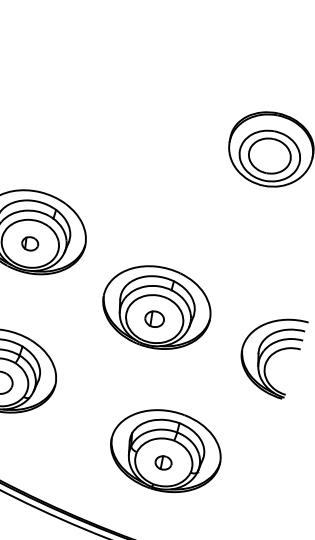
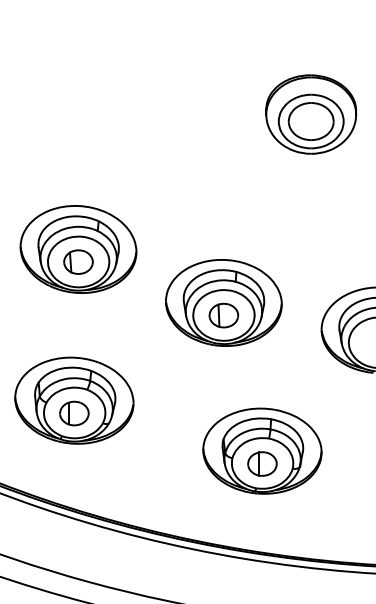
part: (30, 243) -> (78, 261), size x1.67
part: (154, 319) -> (223, 315), size x1.43
part: (163, 462) -> (262, 463), size x1.67

